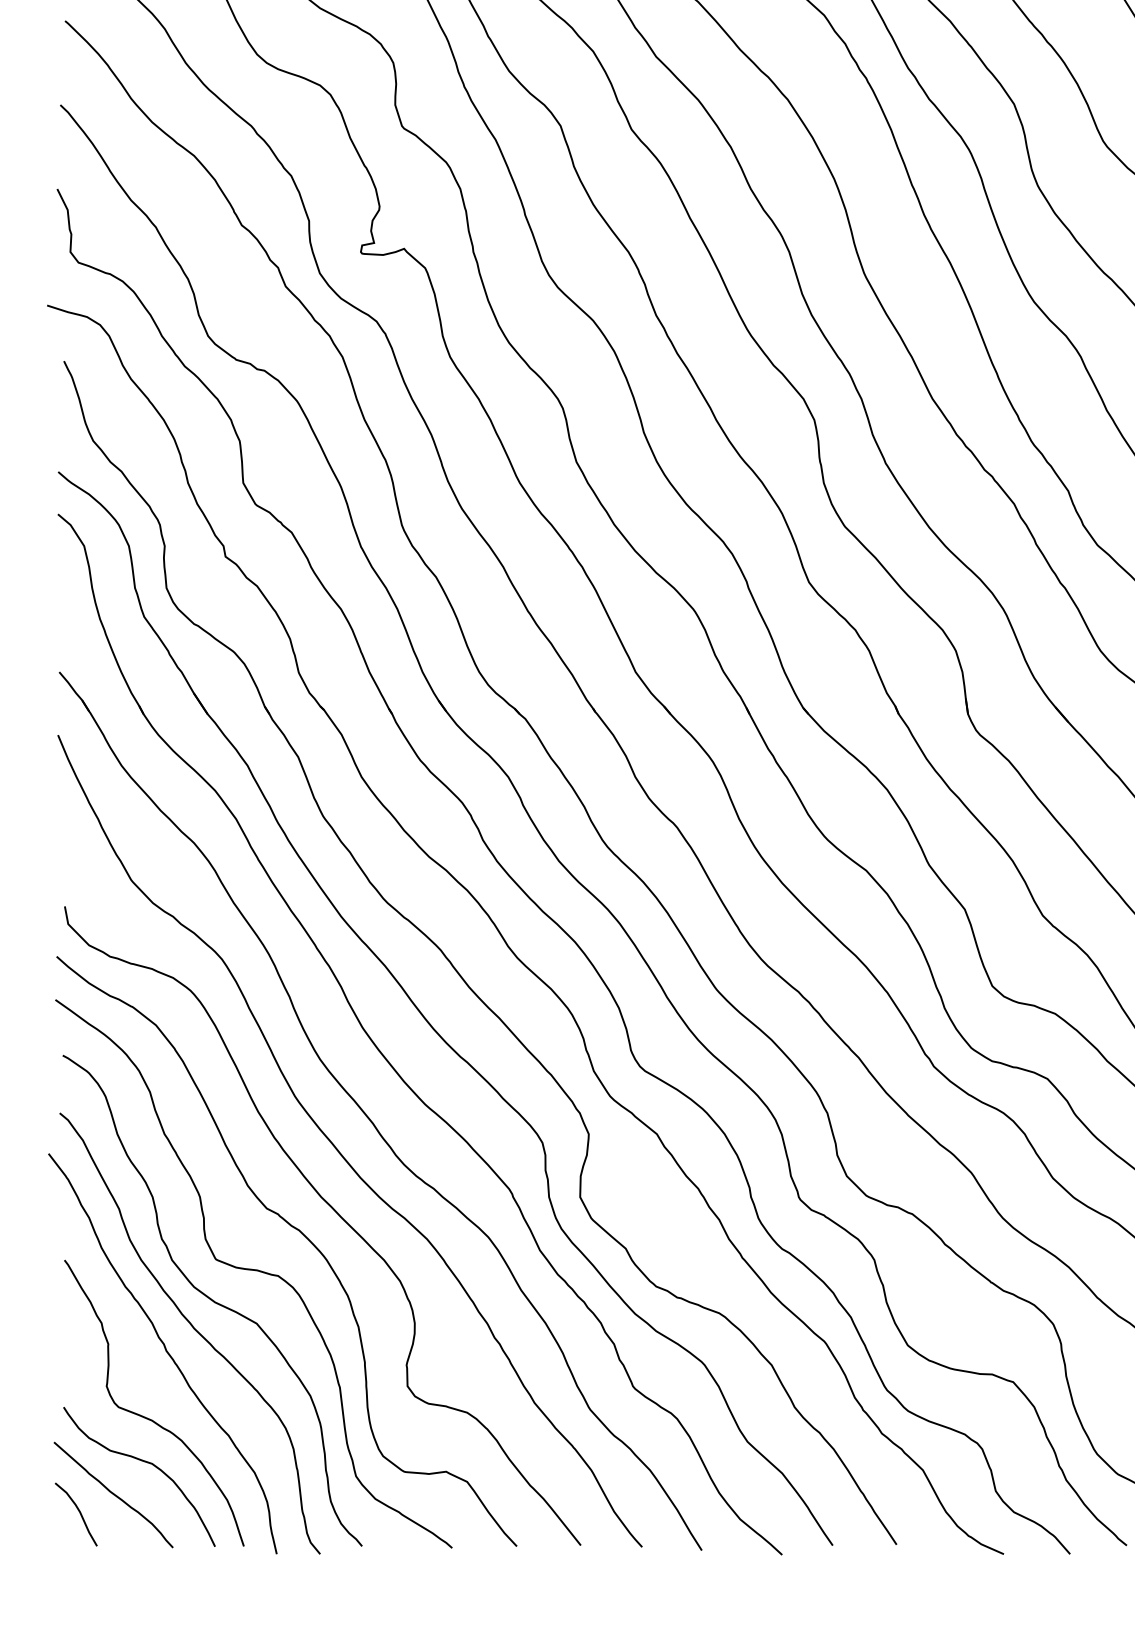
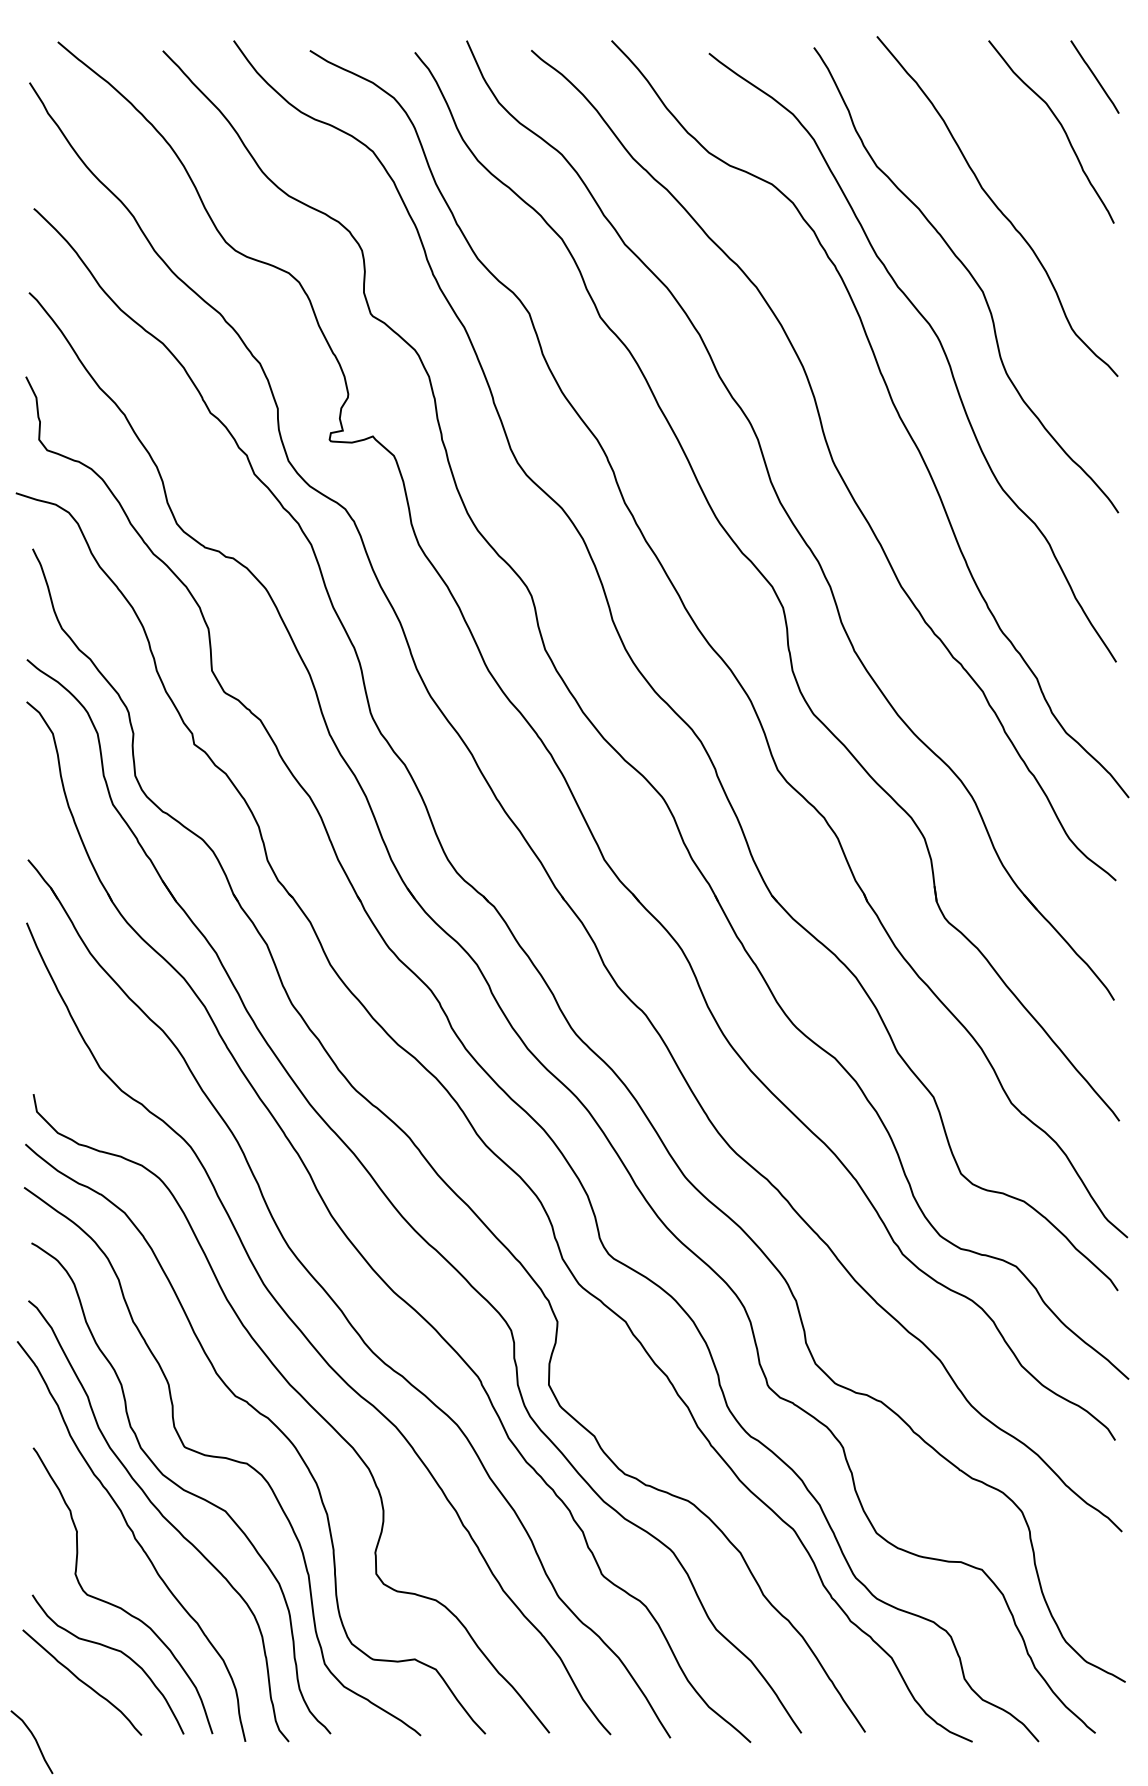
curve: (79, 1513) -> (35, 1741), moved

